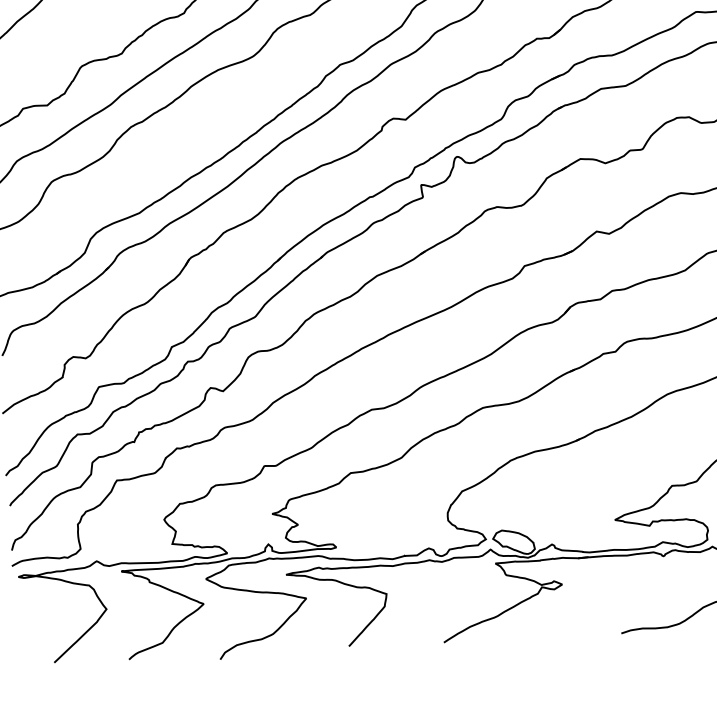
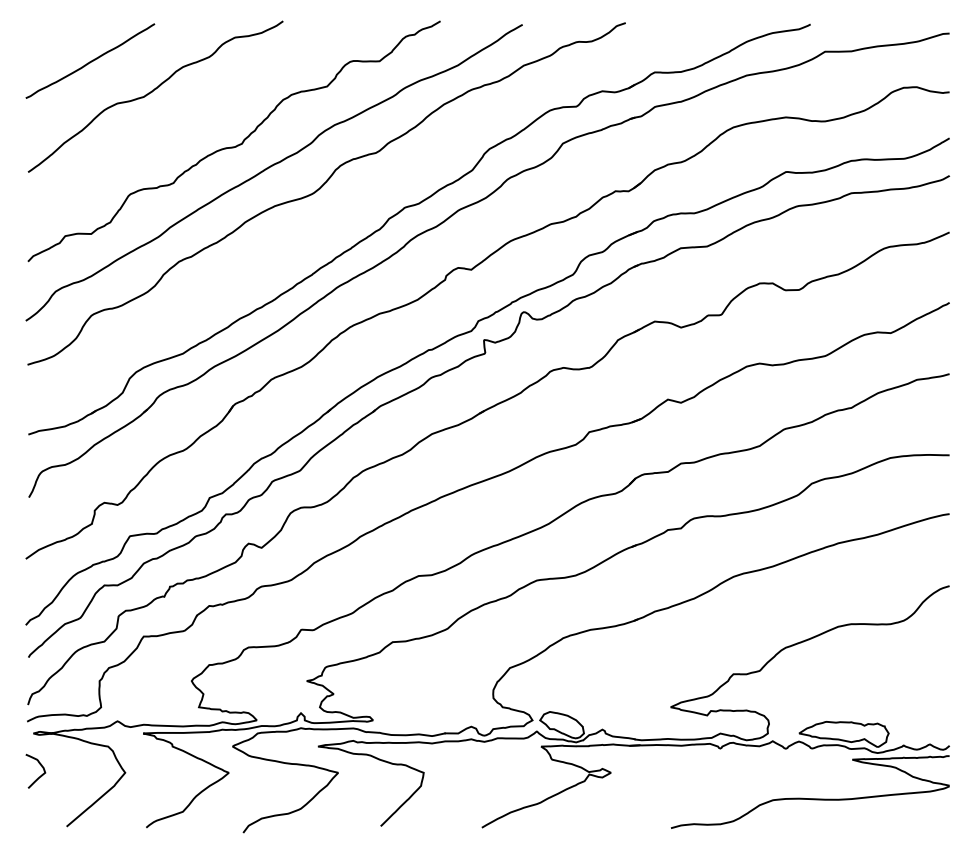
curve: (26, 606) -> (40, 765), added

